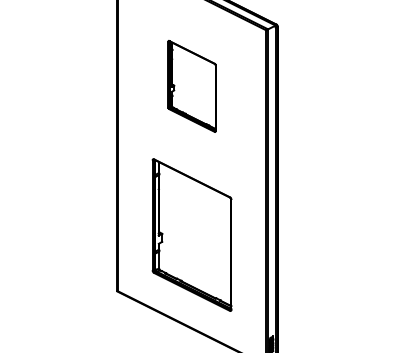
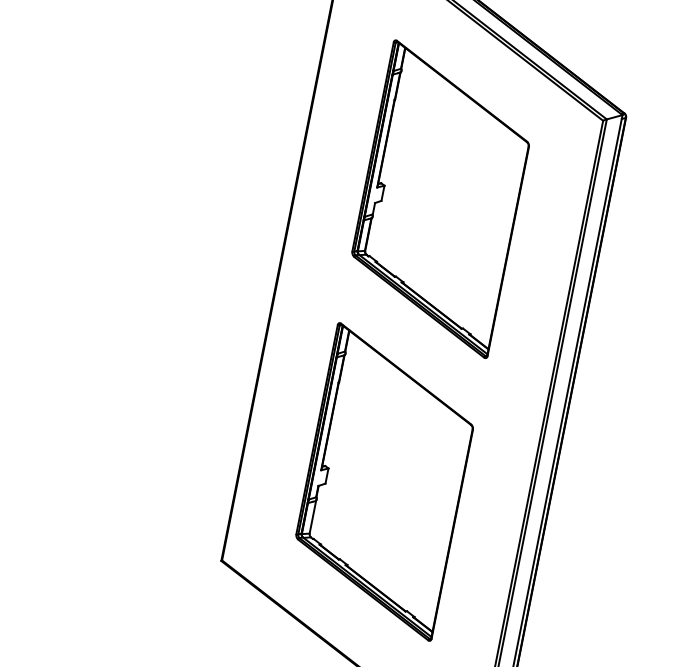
part: (191, 86) -> (439, 199), size x1.67

